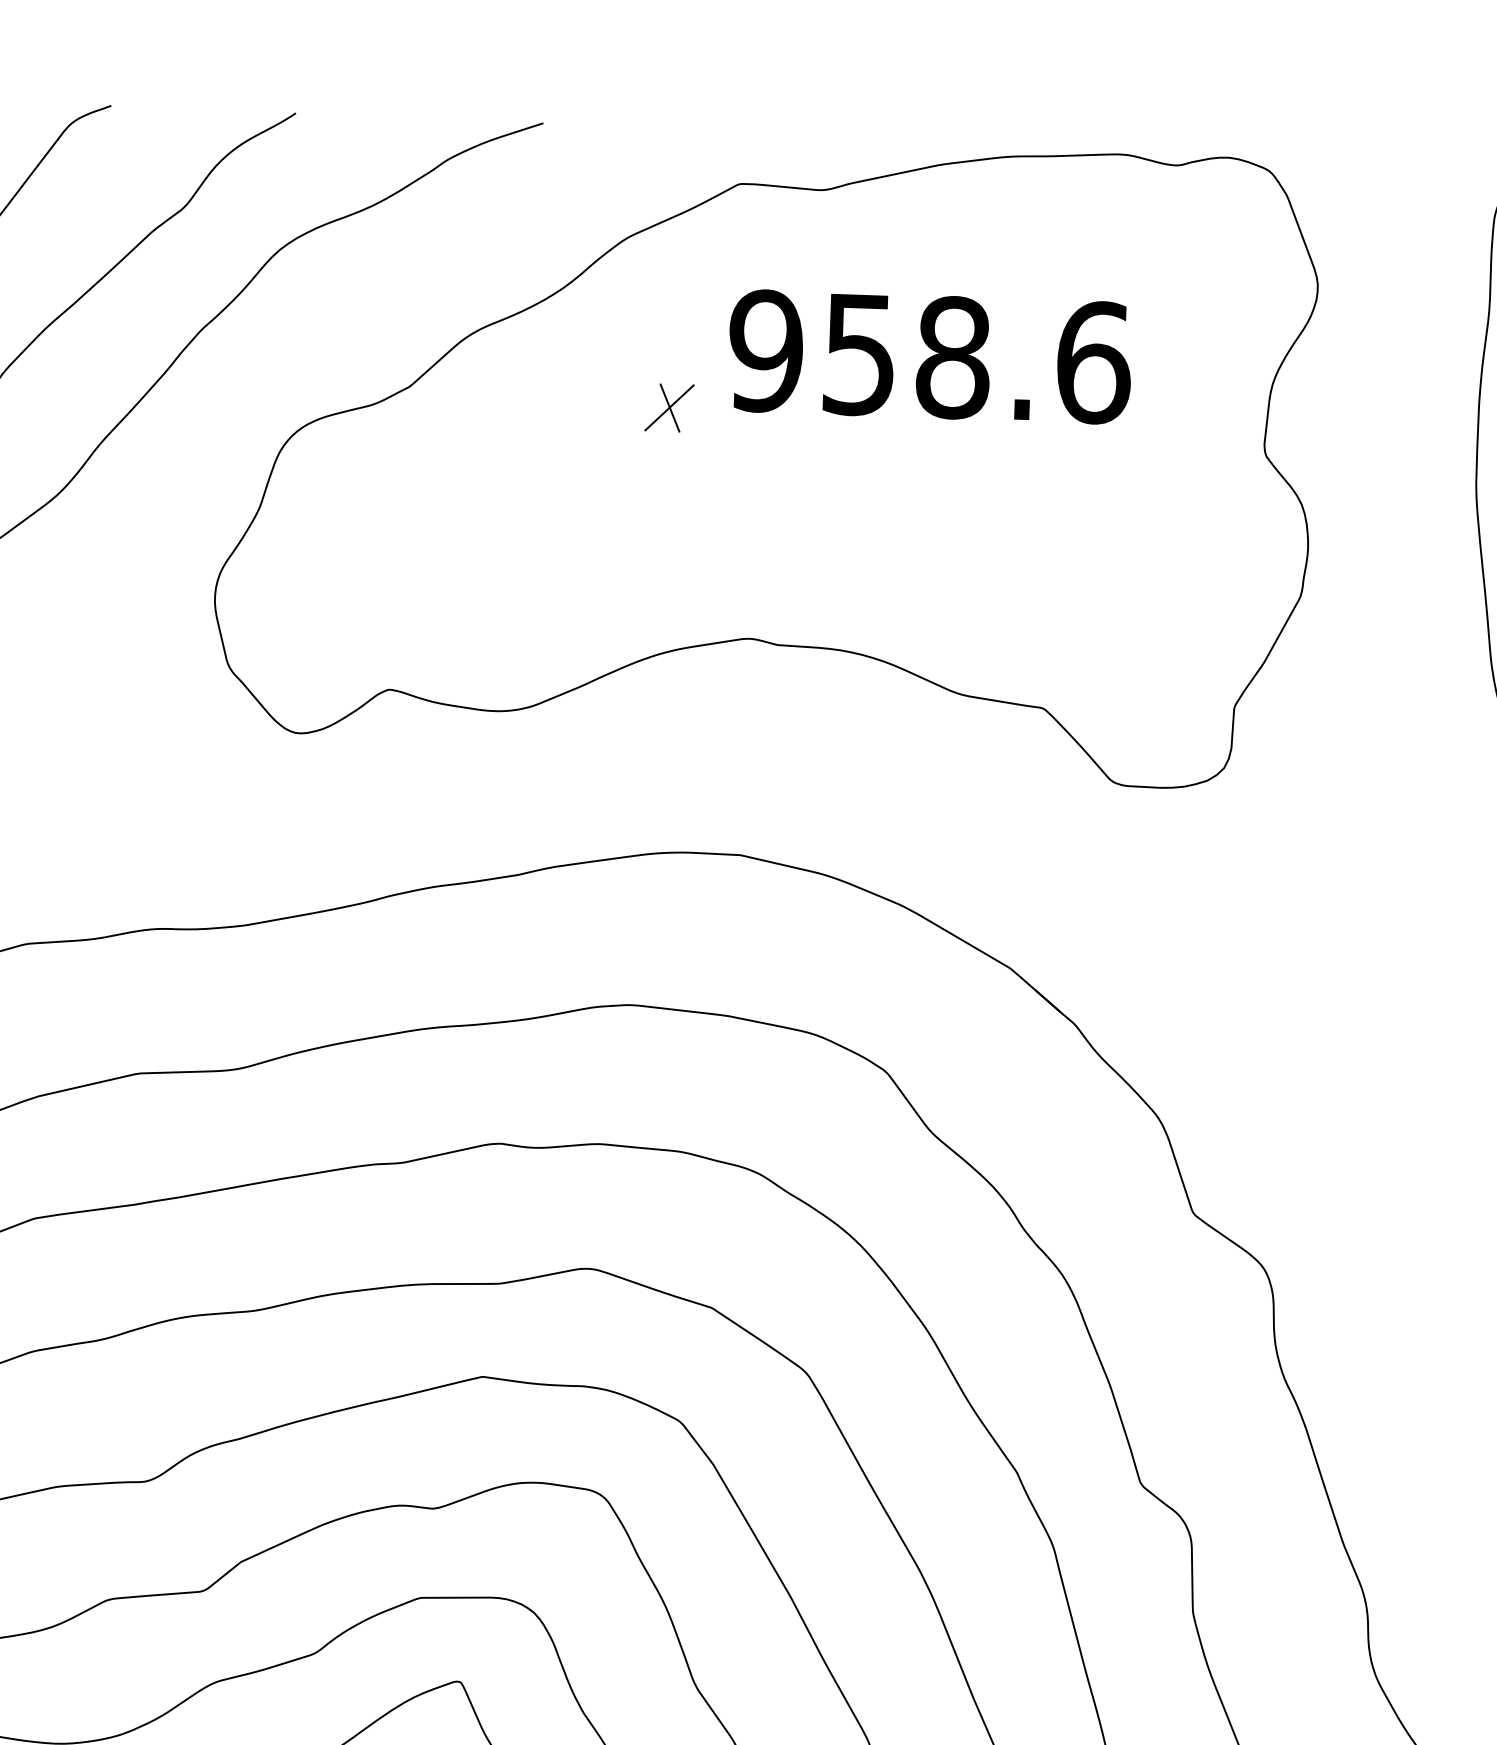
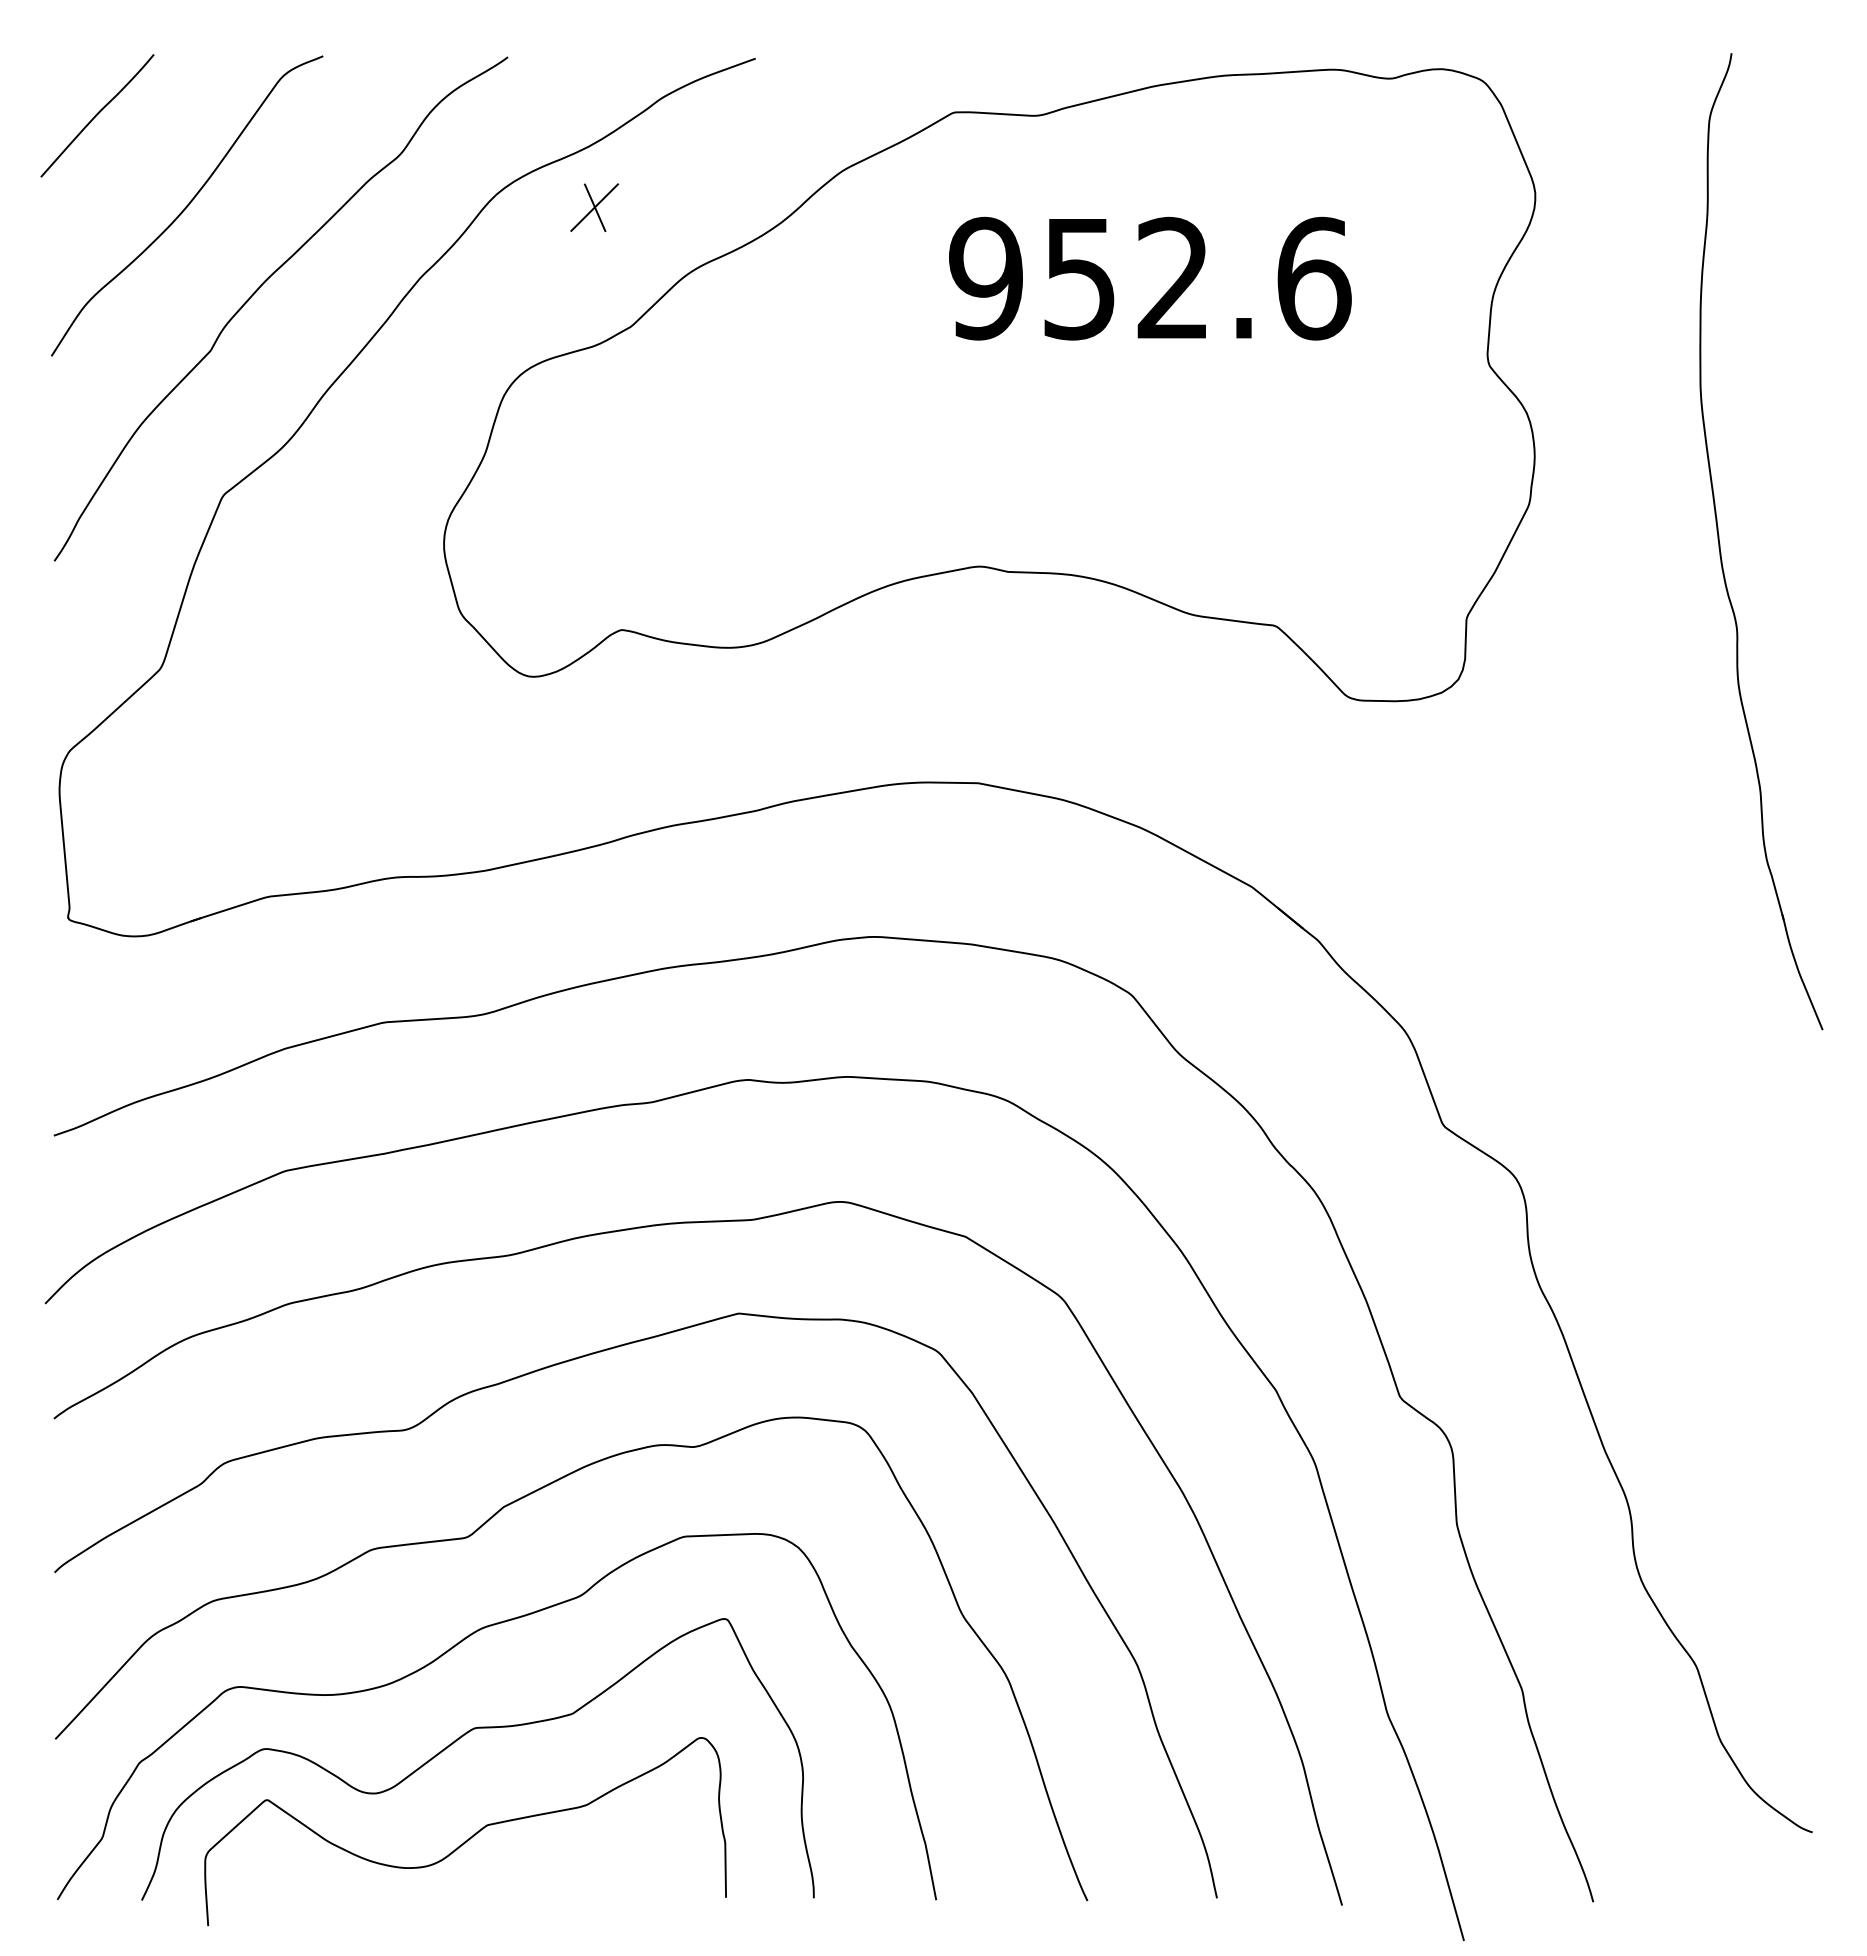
text: (953, 357) -> (1173, 278), 958.6 -> 952.6
part: (669, 407) -> (594, 207), moved

